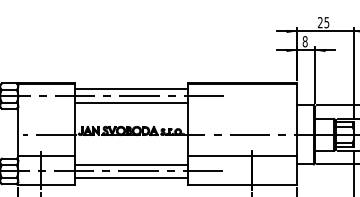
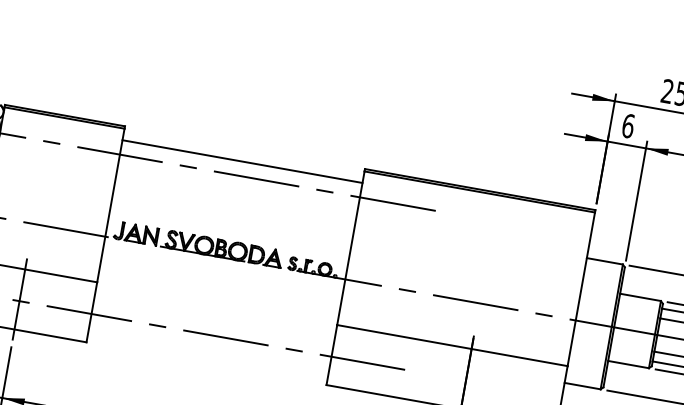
text: (304, 41) -> (626, 125), 8 -> 6
line: (131, 103) -> (236, 191), removed
line: (131, 164) -> (213, 320), removed
line: (131, 178) -> (208, 350), removed

